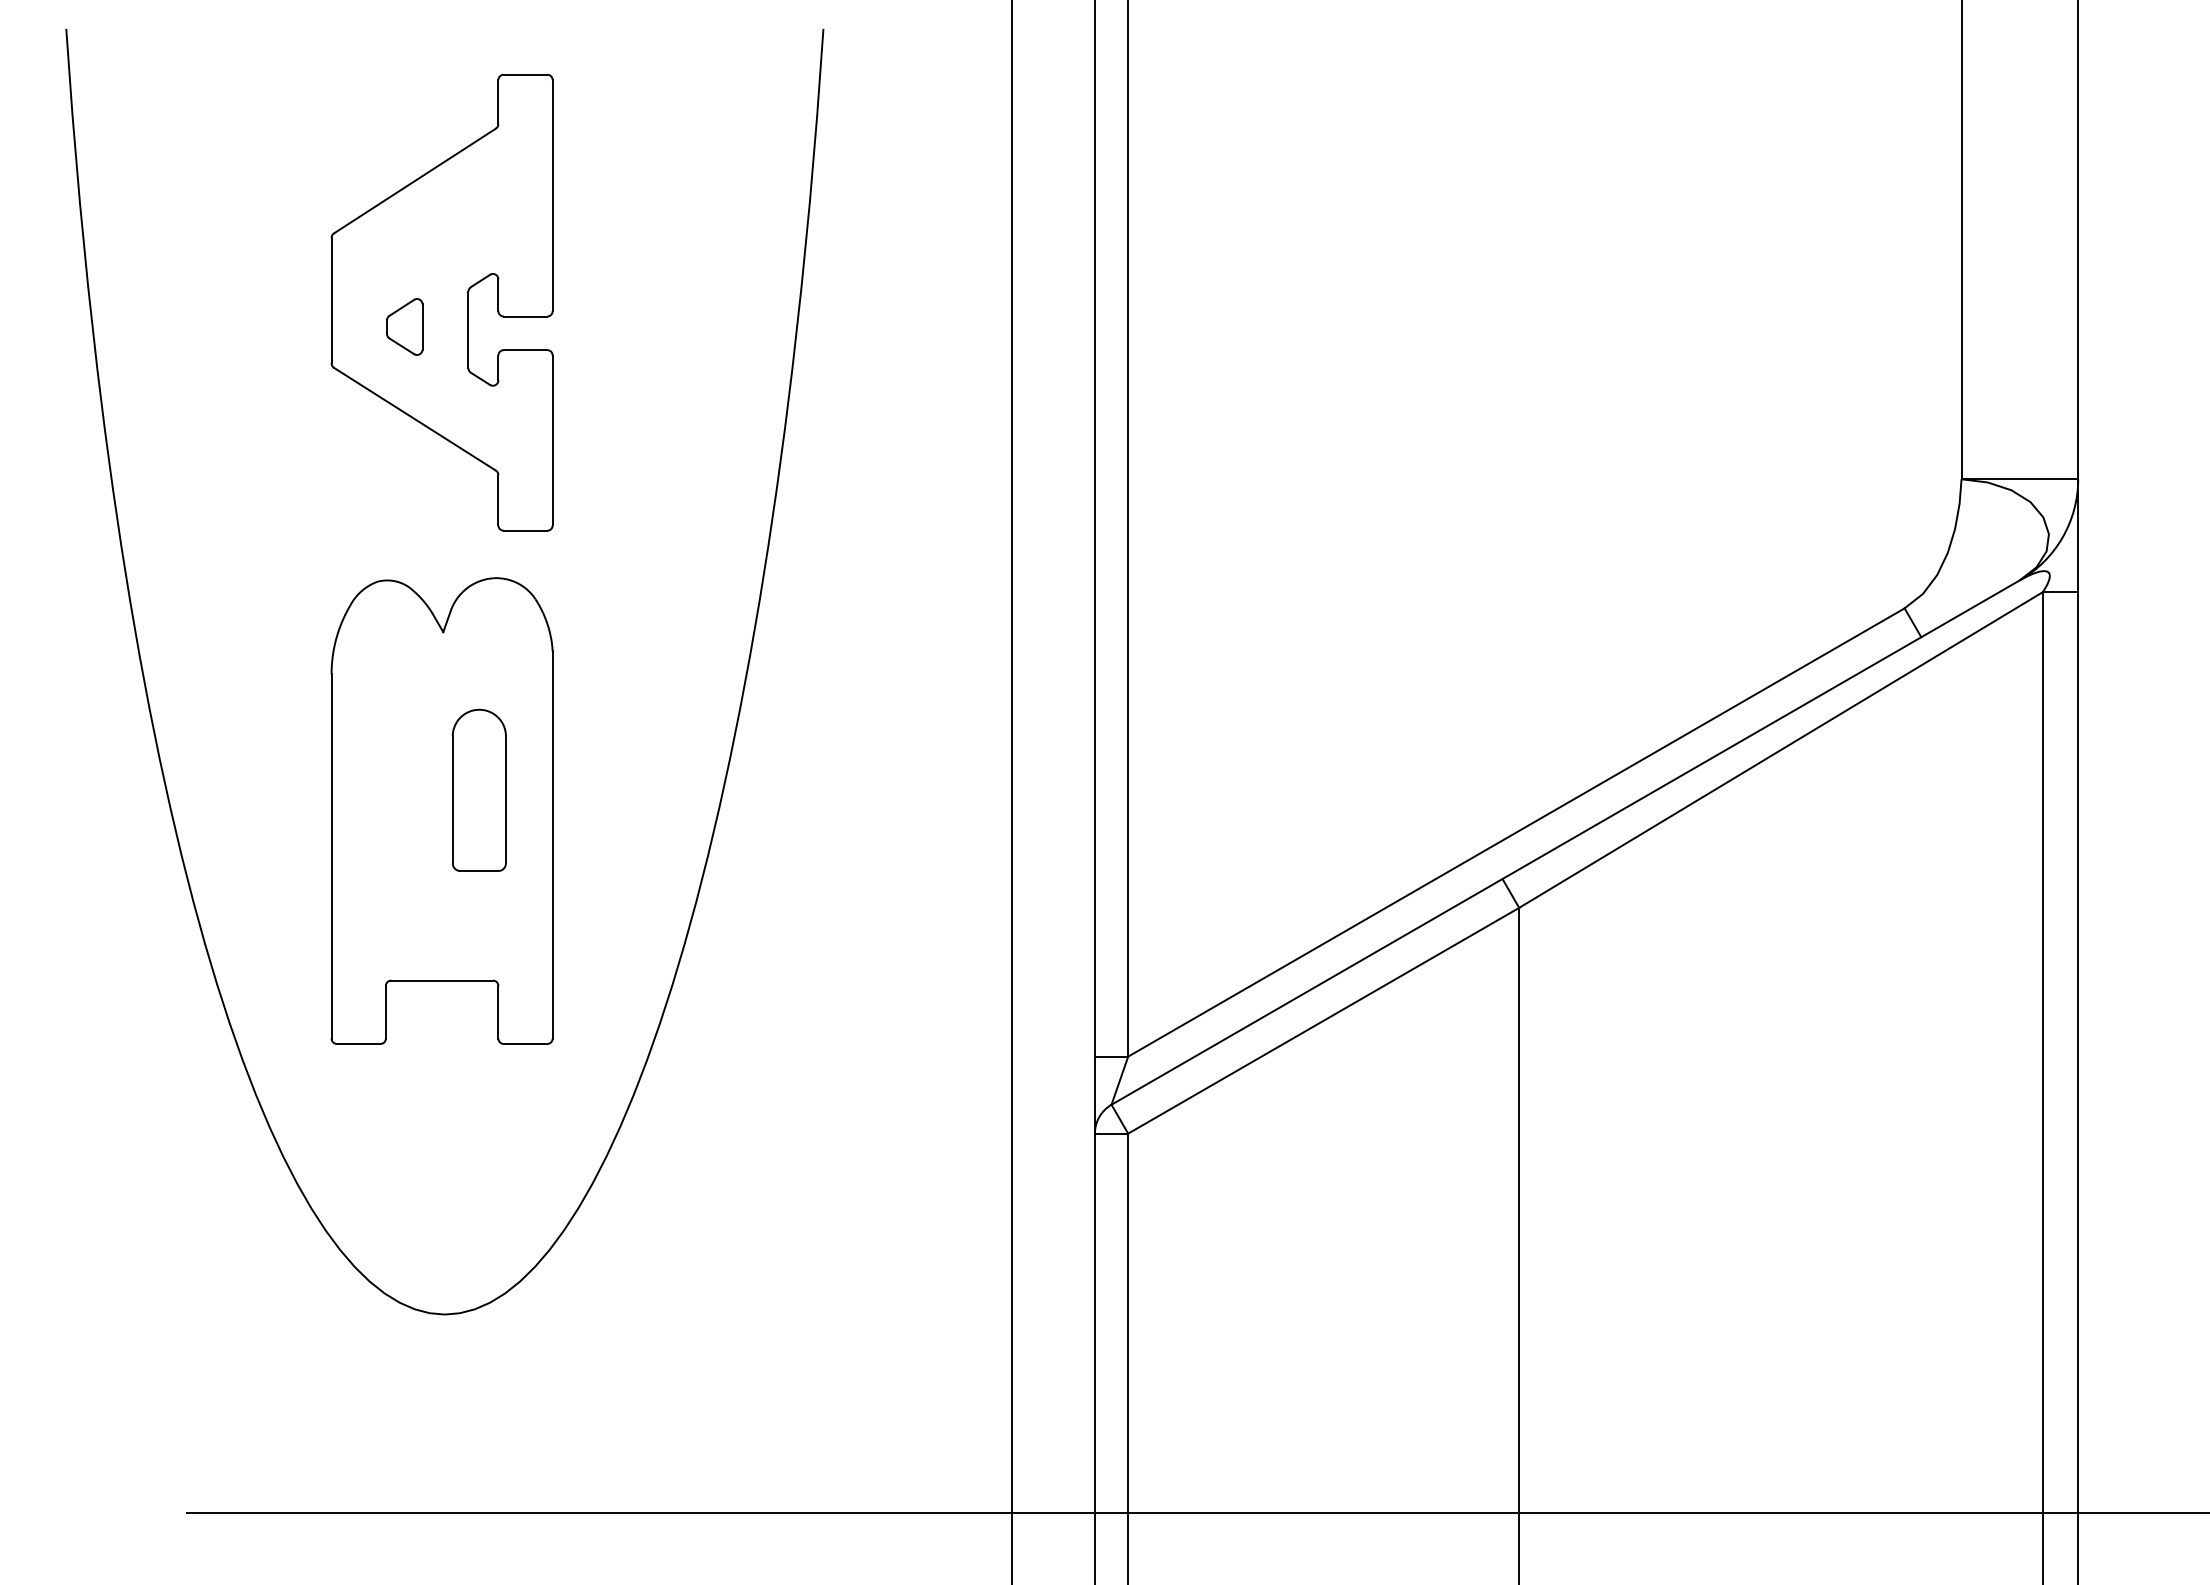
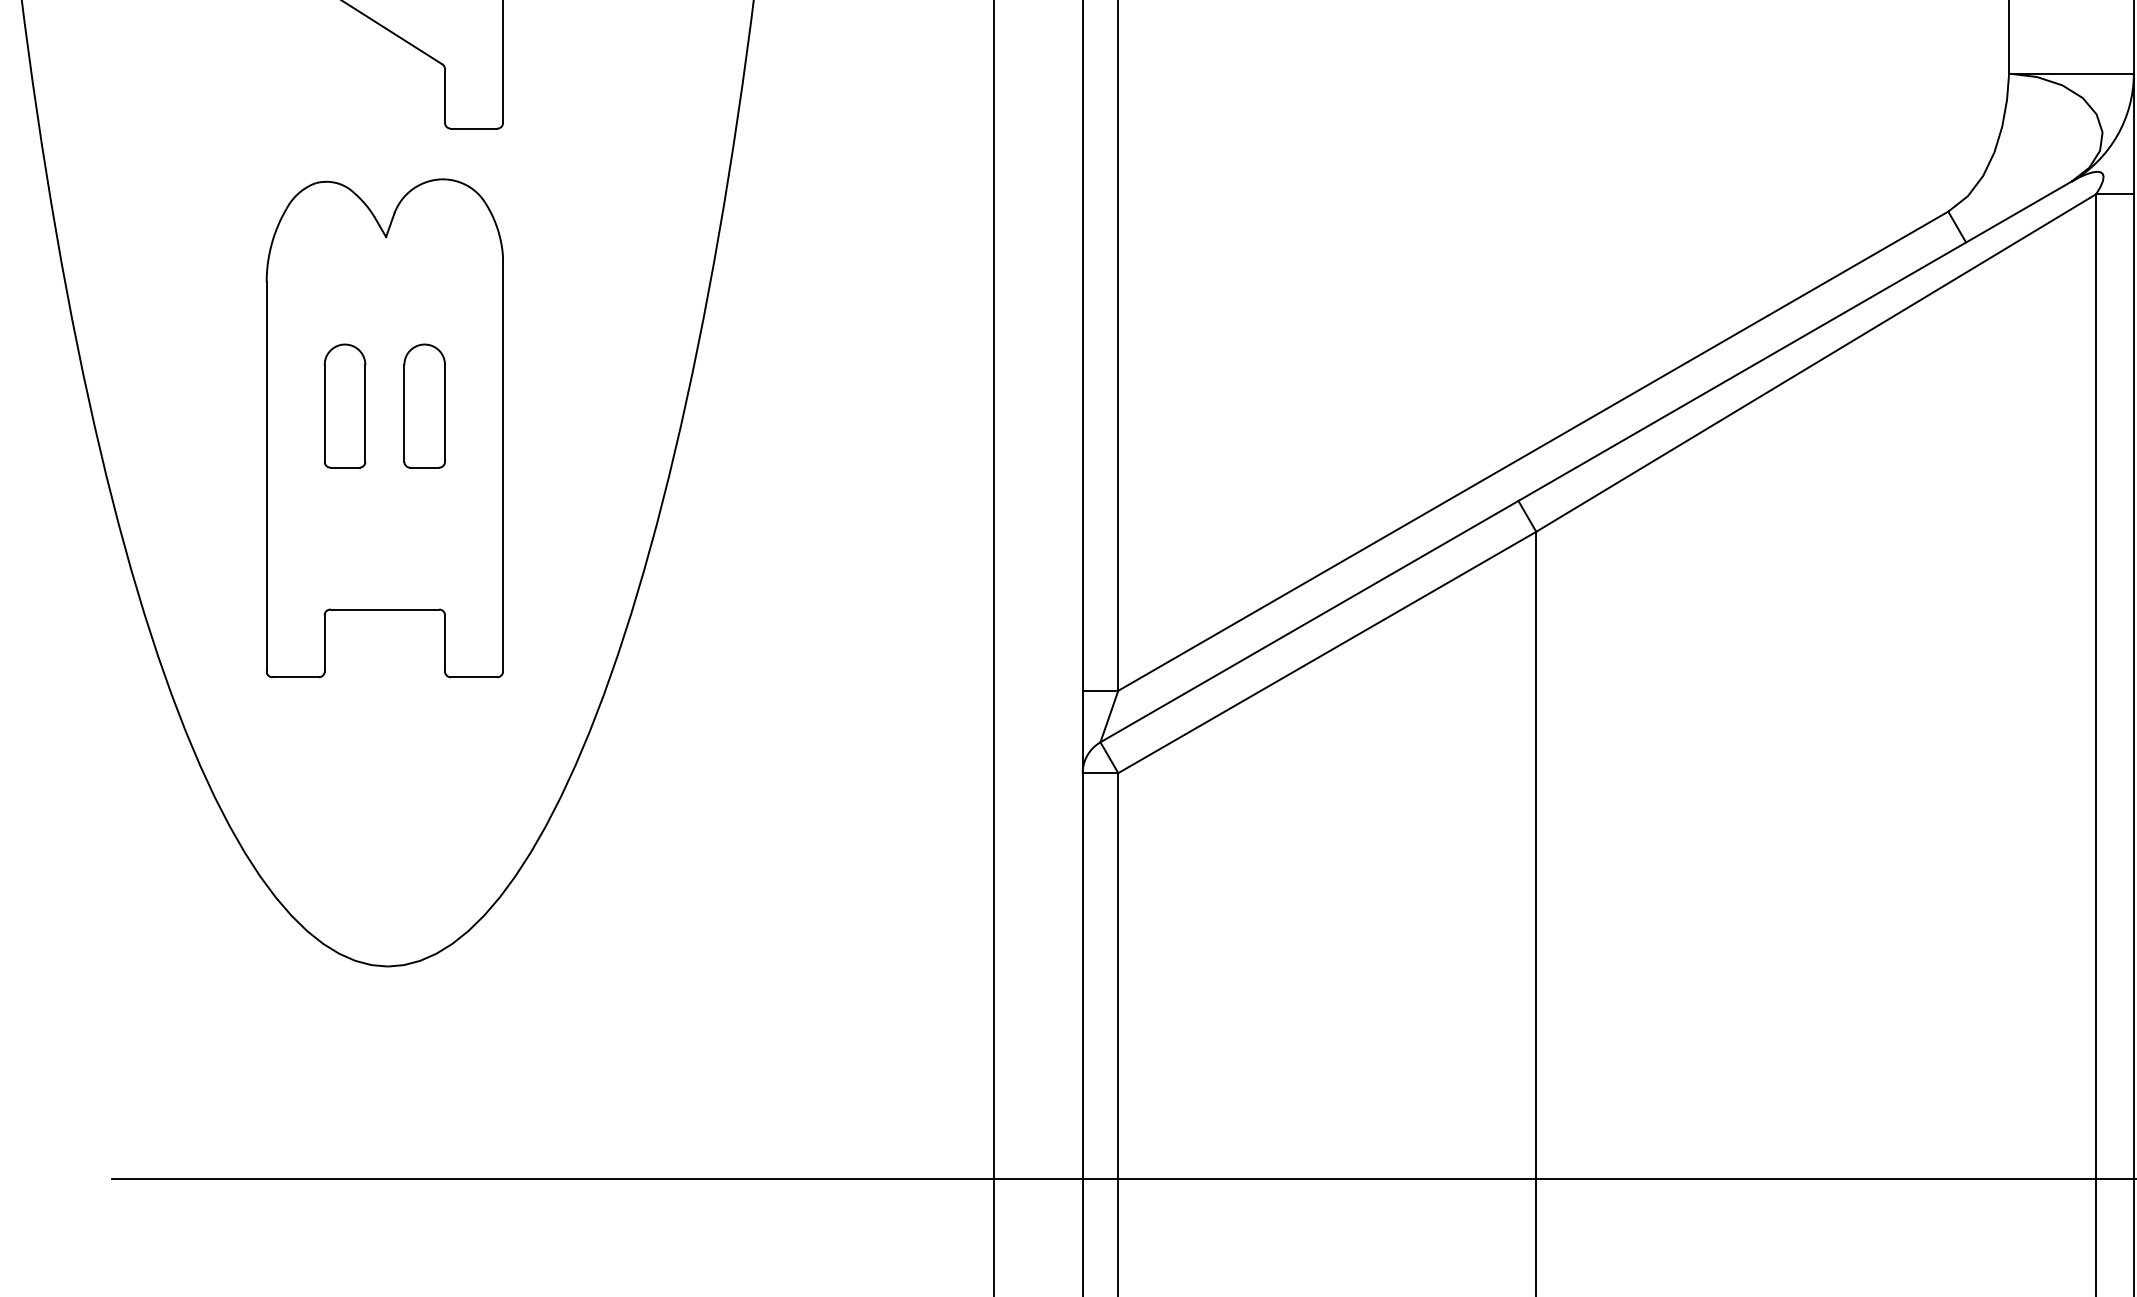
part: (404, 789) -> (344, 405), added
part: (479, 789) -> (424, 405), size x0.71

